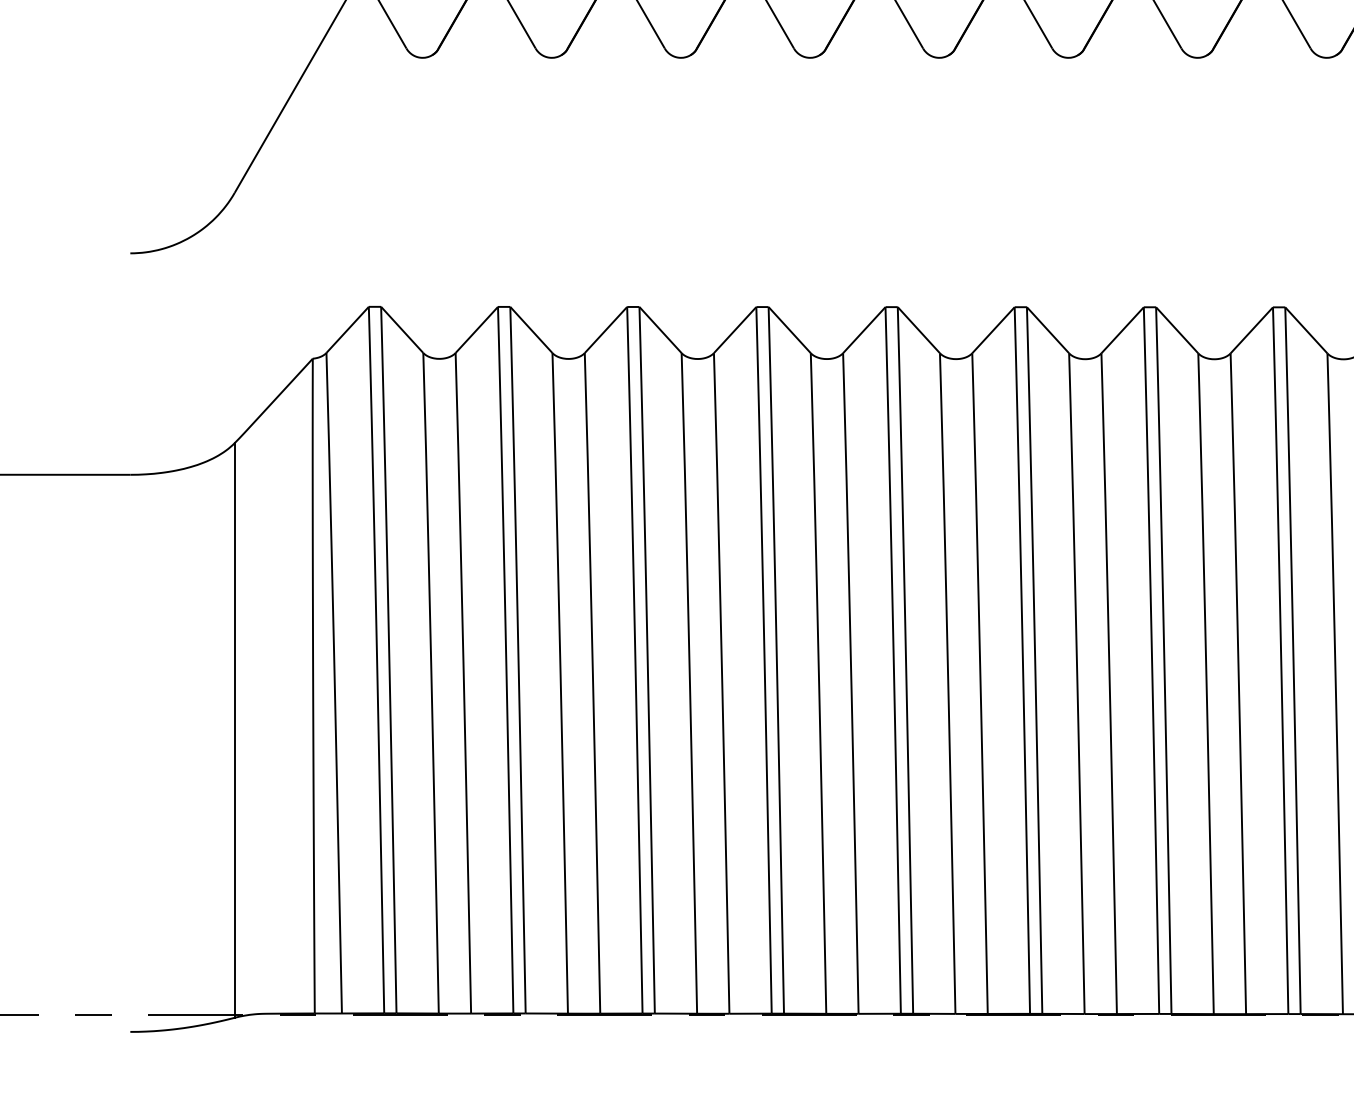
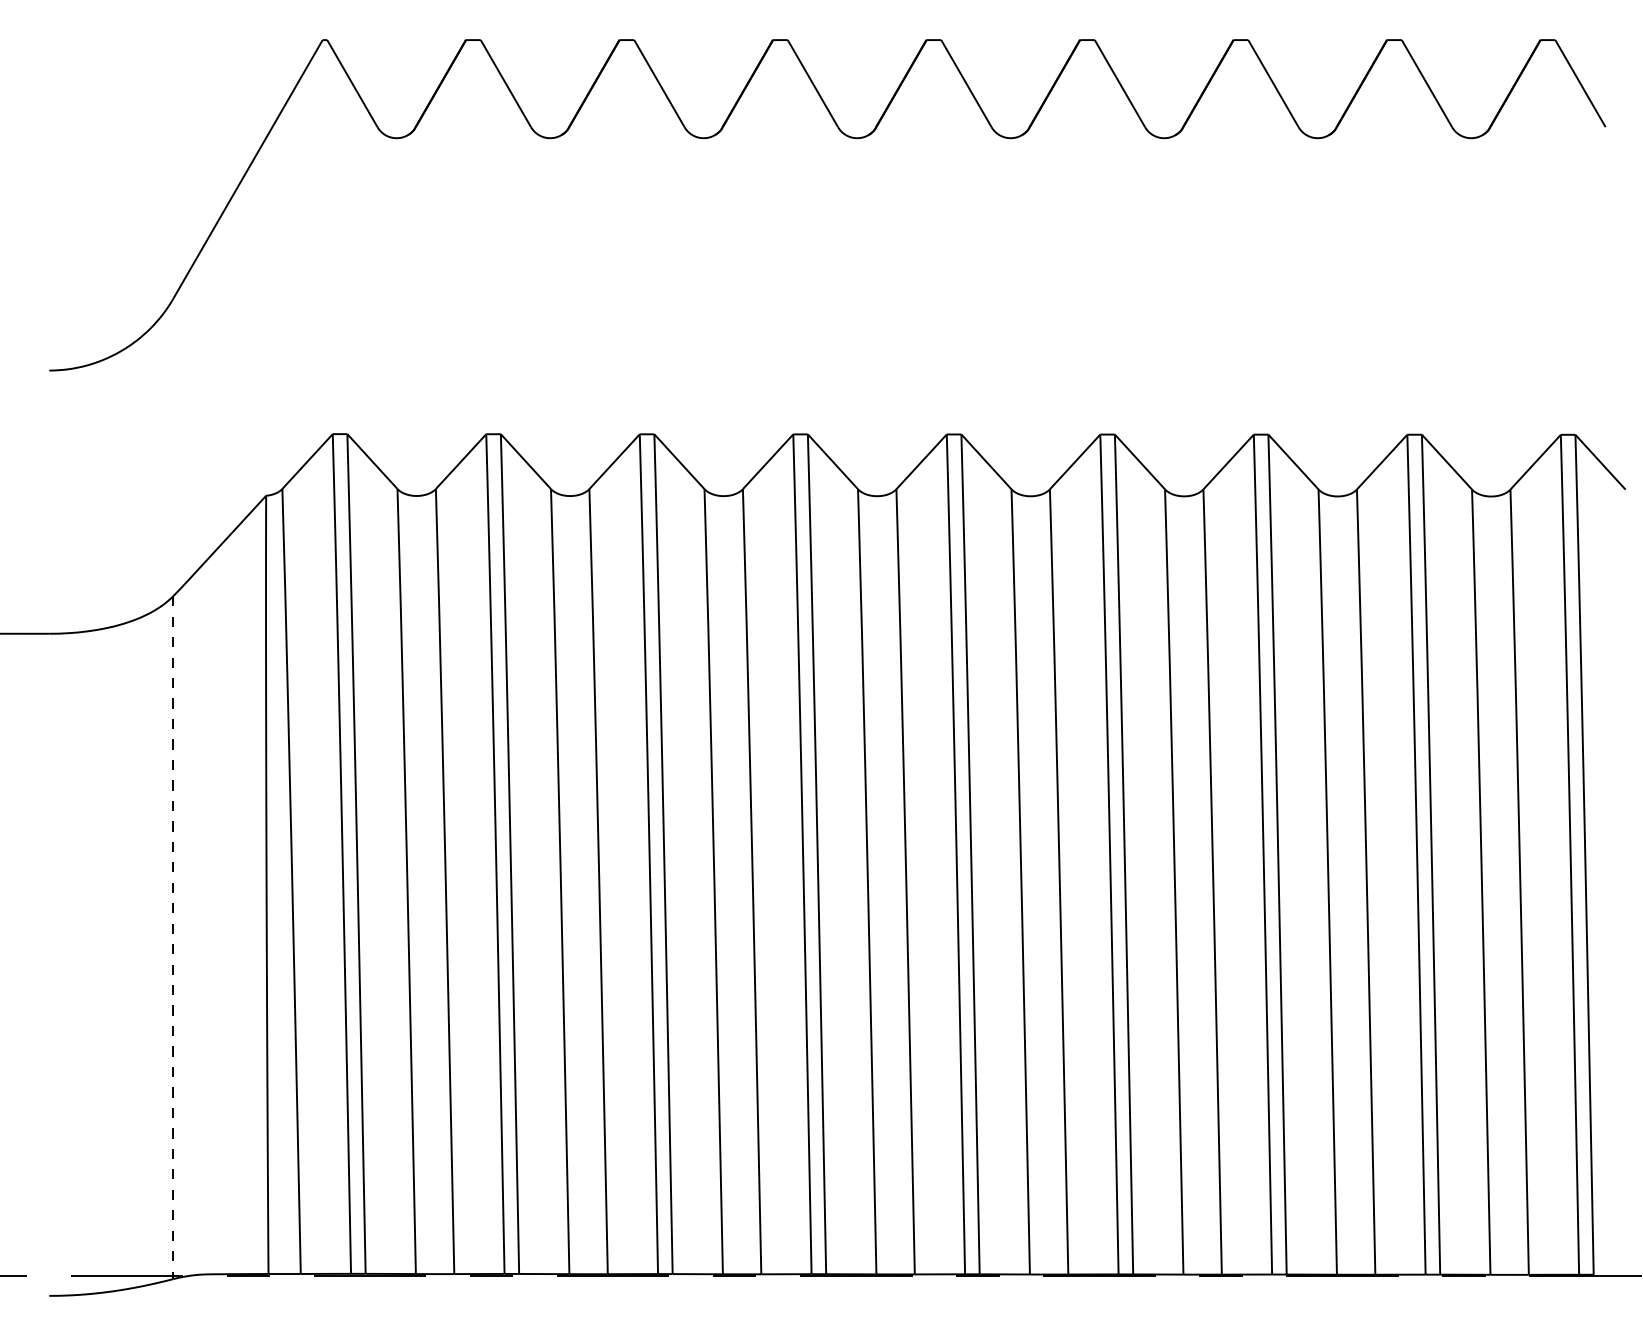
line: (234, 731) -> (173, 938), solid -> dashed

